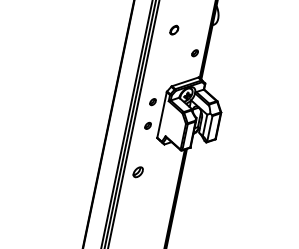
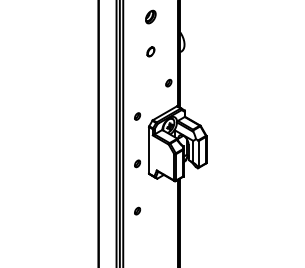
part: (174, 29) -> (150, 51), moved
part: (152, 102) -> (137, 116), moved
part: (138, 171) -> (137, 210), size x0.62

